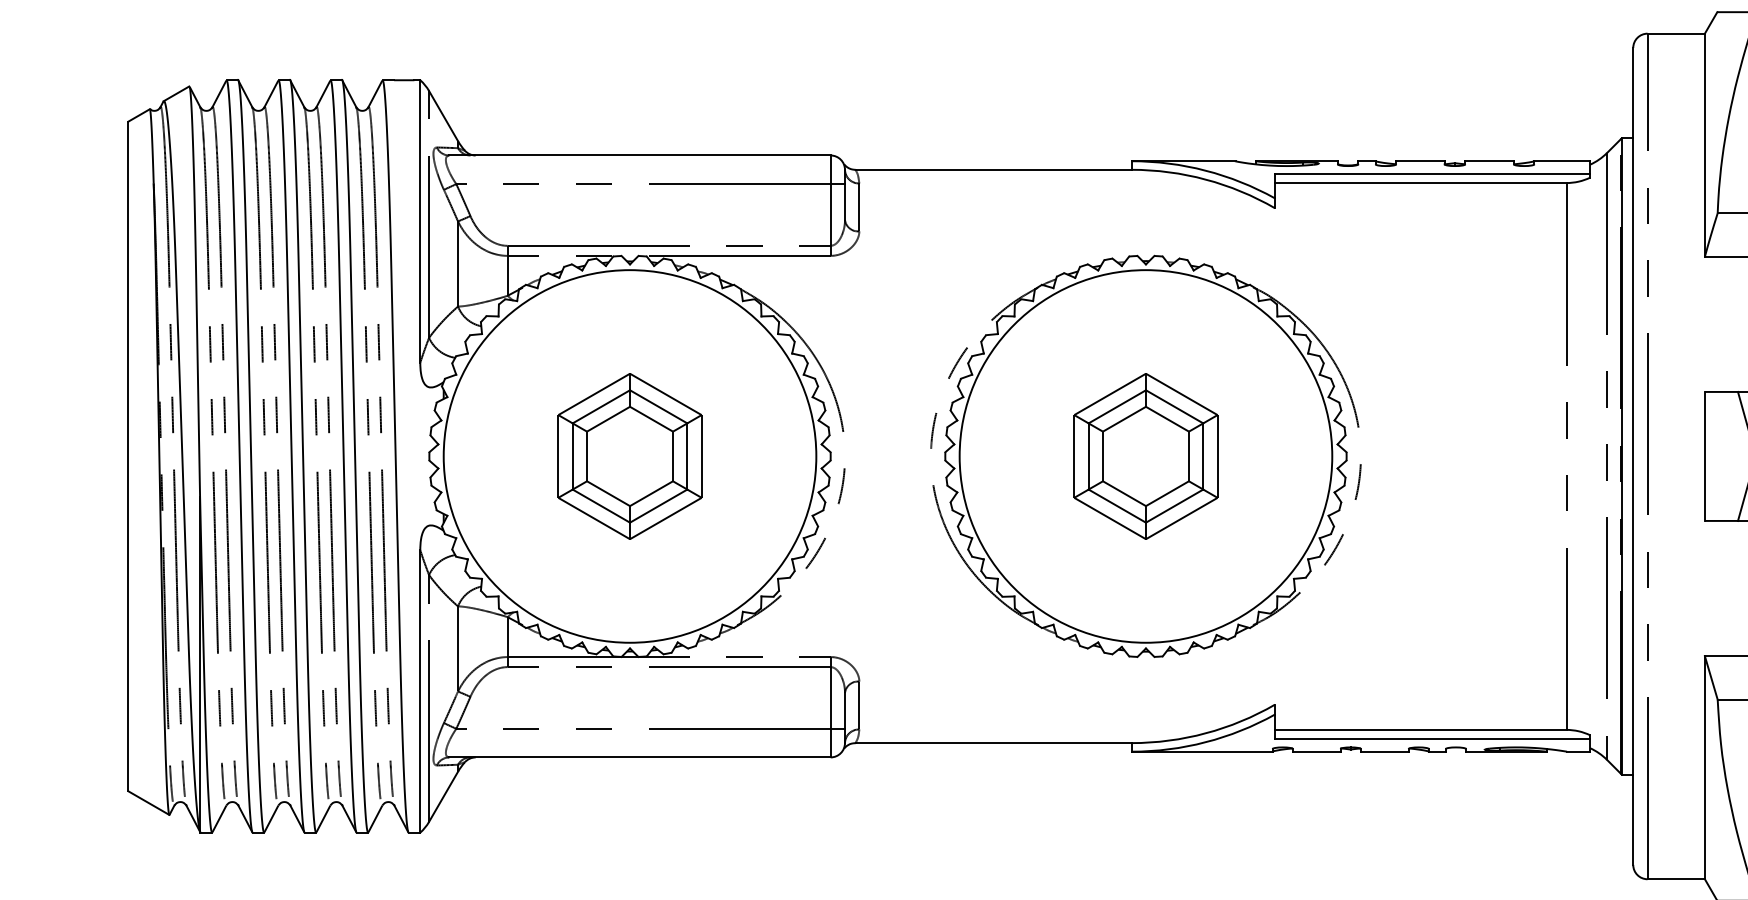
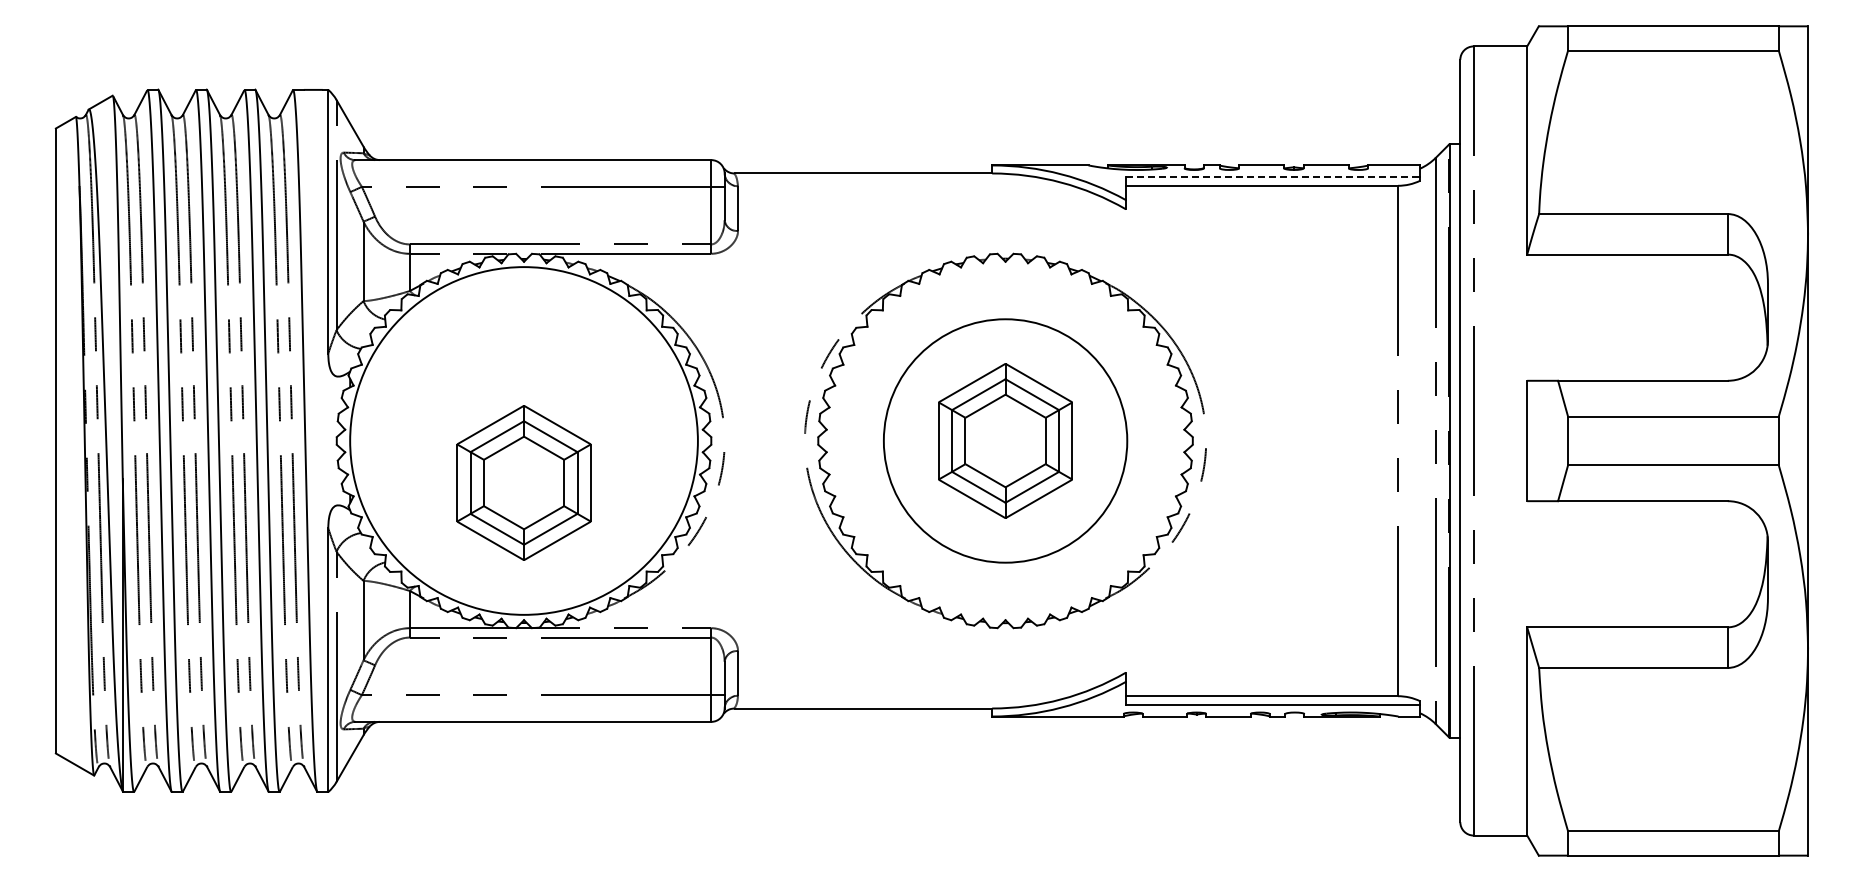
line: (1433, 174) -> (1273, 177), solid -> dashed
part: (629, 455) -> (523, 482), moved
circle: (1145, 455) -> (1005, 440), size x0.7

